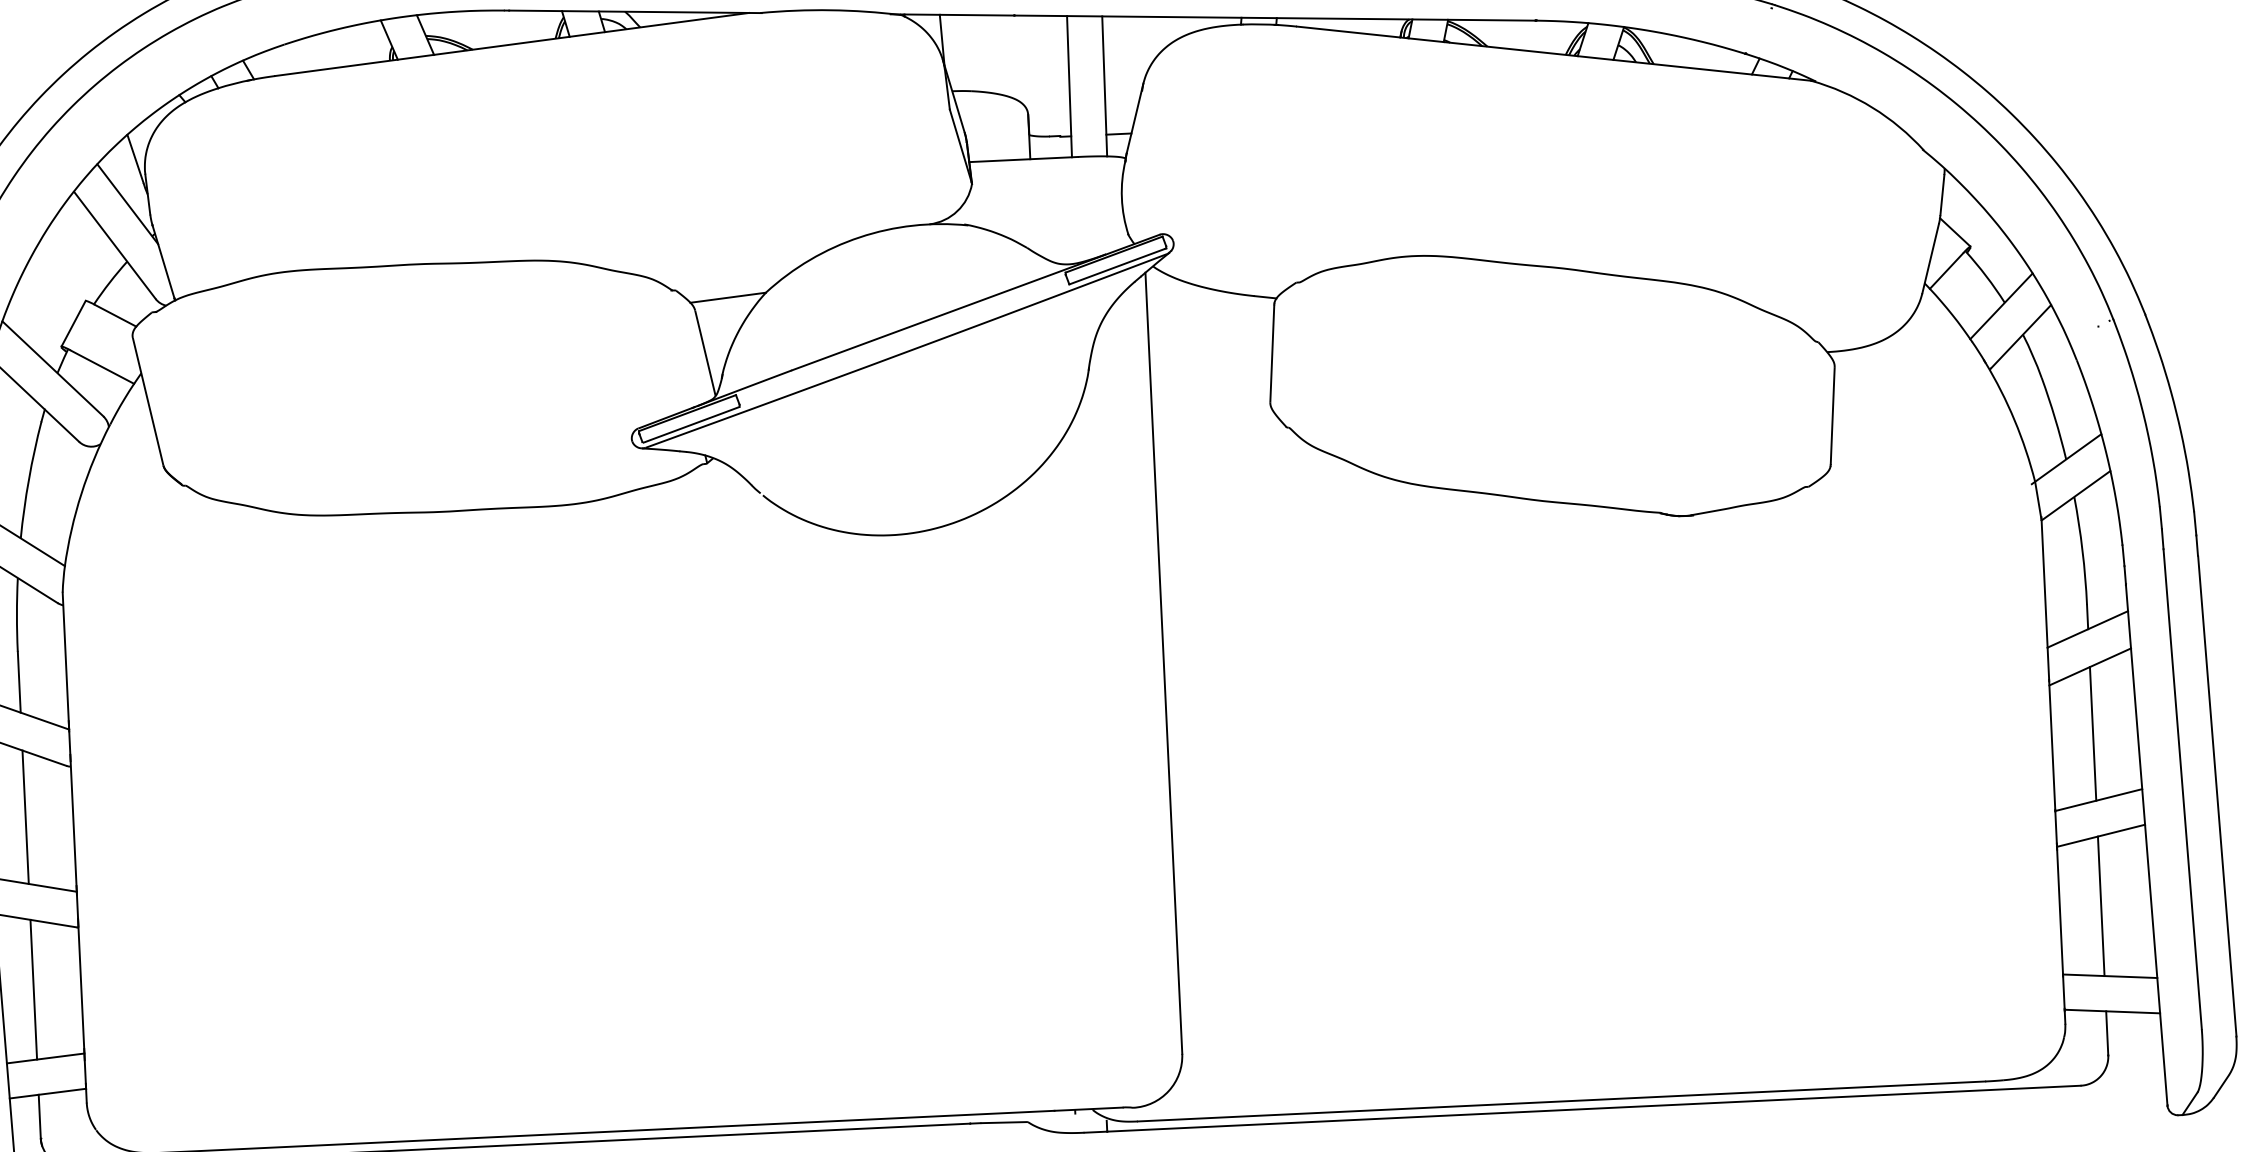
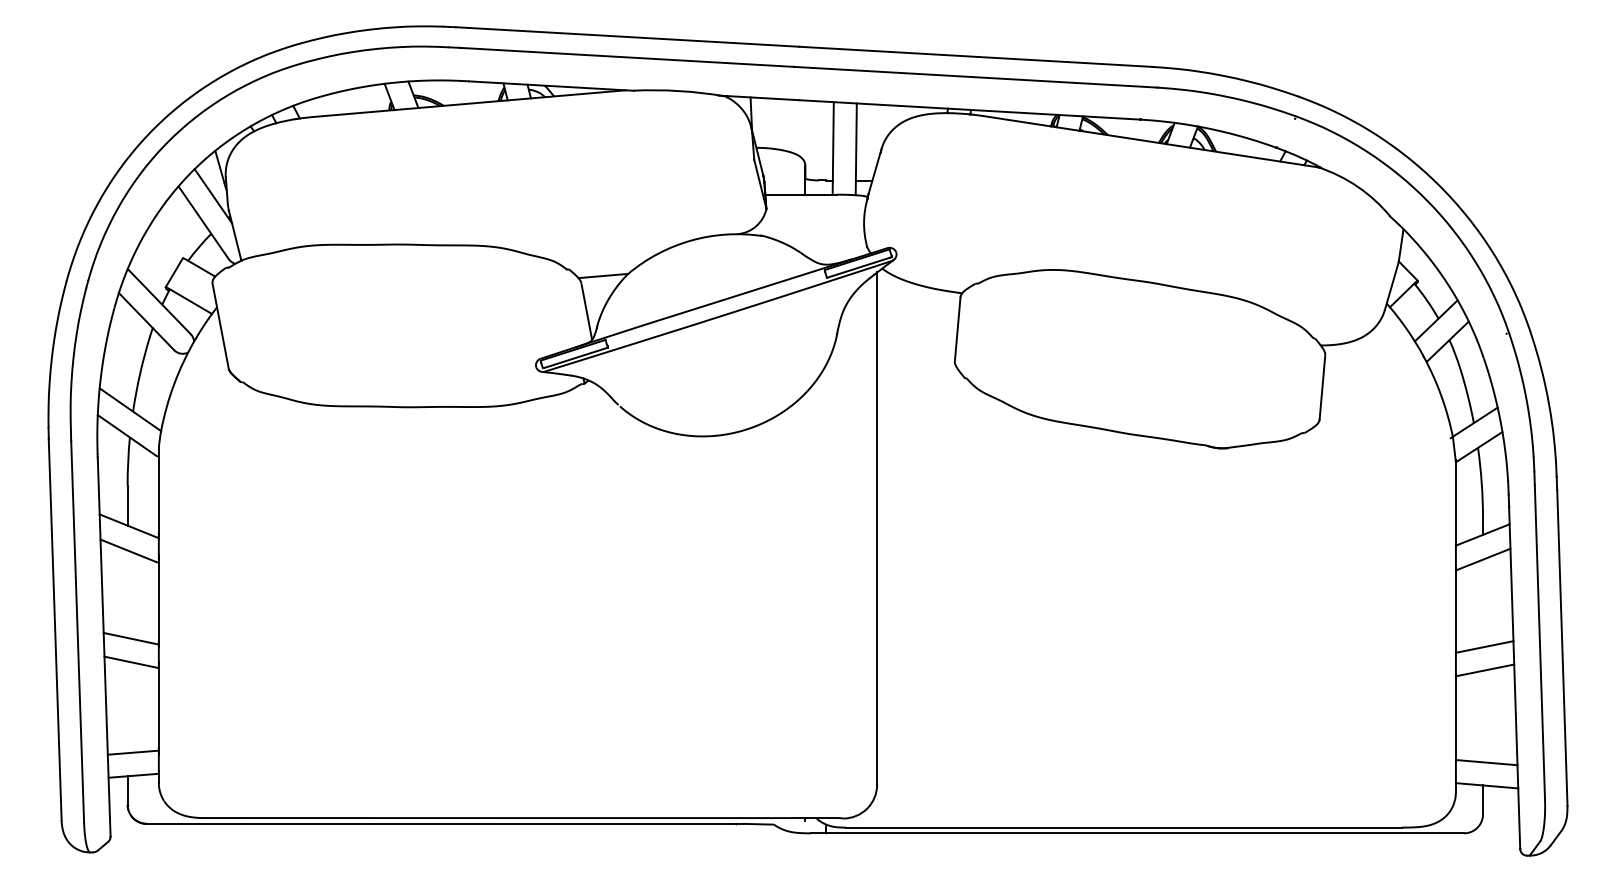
line: (2093, 733) -> (1483, 603), removed
line: (25, 817) -> (127, 594), removed
line: (2101, 906) -> (1483, 716), removed
line: (33, 989) -> (127, 707), removed

